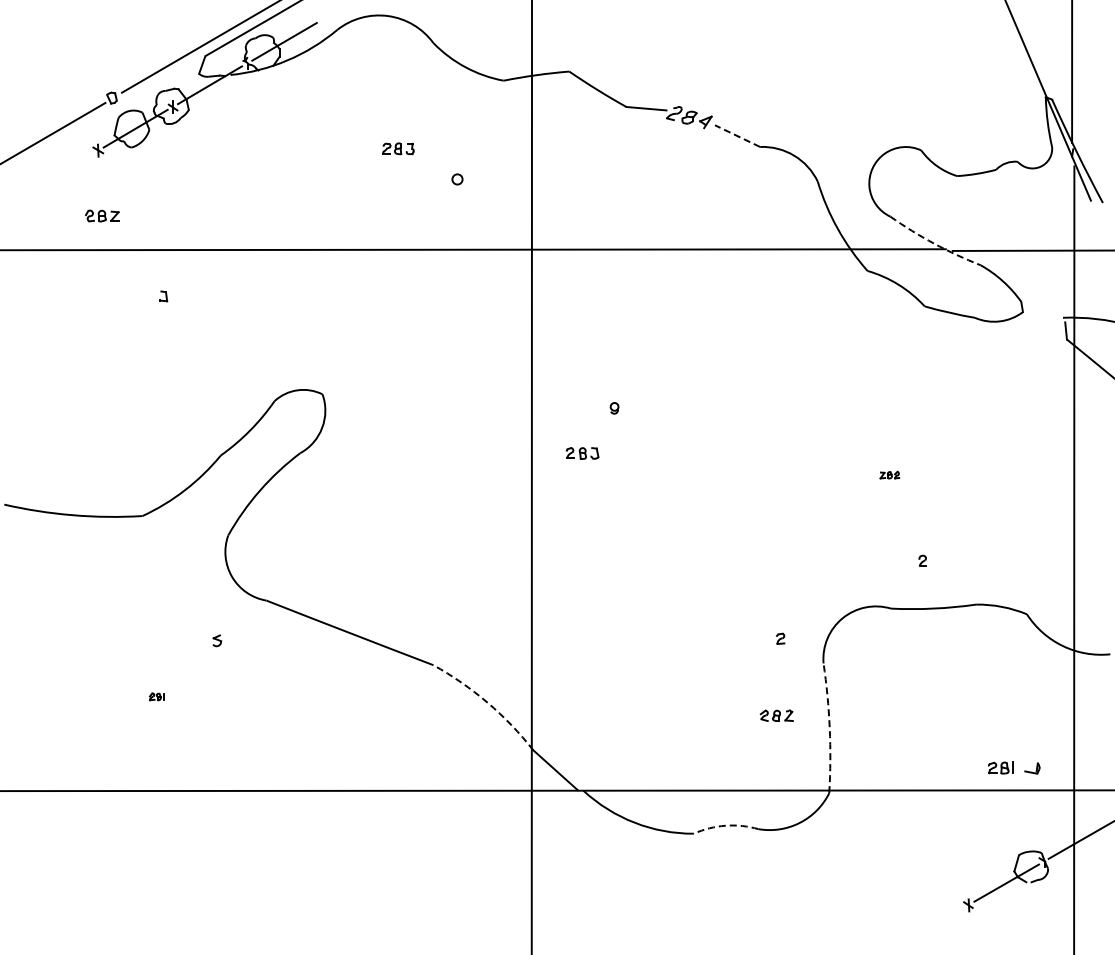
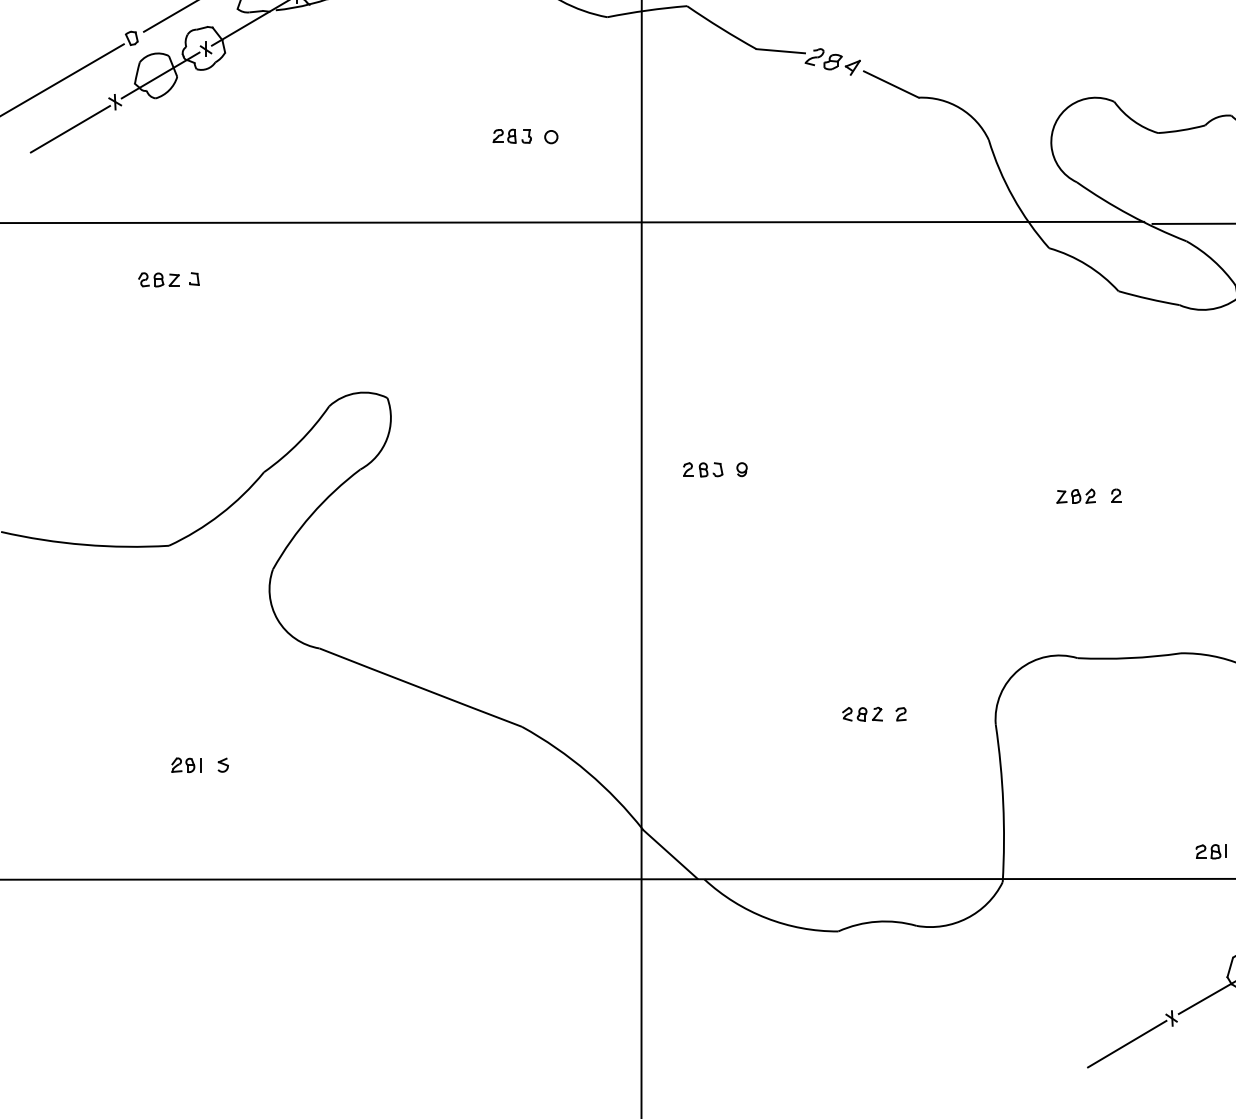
line: (737, 135) -> (891, 83), dashed -> solid
part: (398, 148) -> (512, 135), moved
line: (61, 172) -> (70, 128), added
part: (102, 215) -> (159, 279), moved
arc: (934, 243) -> (1130, 214), dashed -> solid
part: (614, 408) -> (741, 469), moved
part: (889, 474) -> (1075, 495), size x1.67
part: (922, 560) -> (1115, 495), moved
part: (780, 638) -> (900, 713), moved
part: (217, 640) -> (223, 764), moved
part: (156, 696) -> (185, 764), size x1.67
arc: (487, 702) -> (587, 772), dashed -> solid
part: (776, 715) -> (862, 713), moved
arc: (829, 728) -> (1002, 803), dashed -> solid
arc: (725, 825) -> (876, 921), dashed -> solid
line: (931, 926) -> (1126, 1044), added

